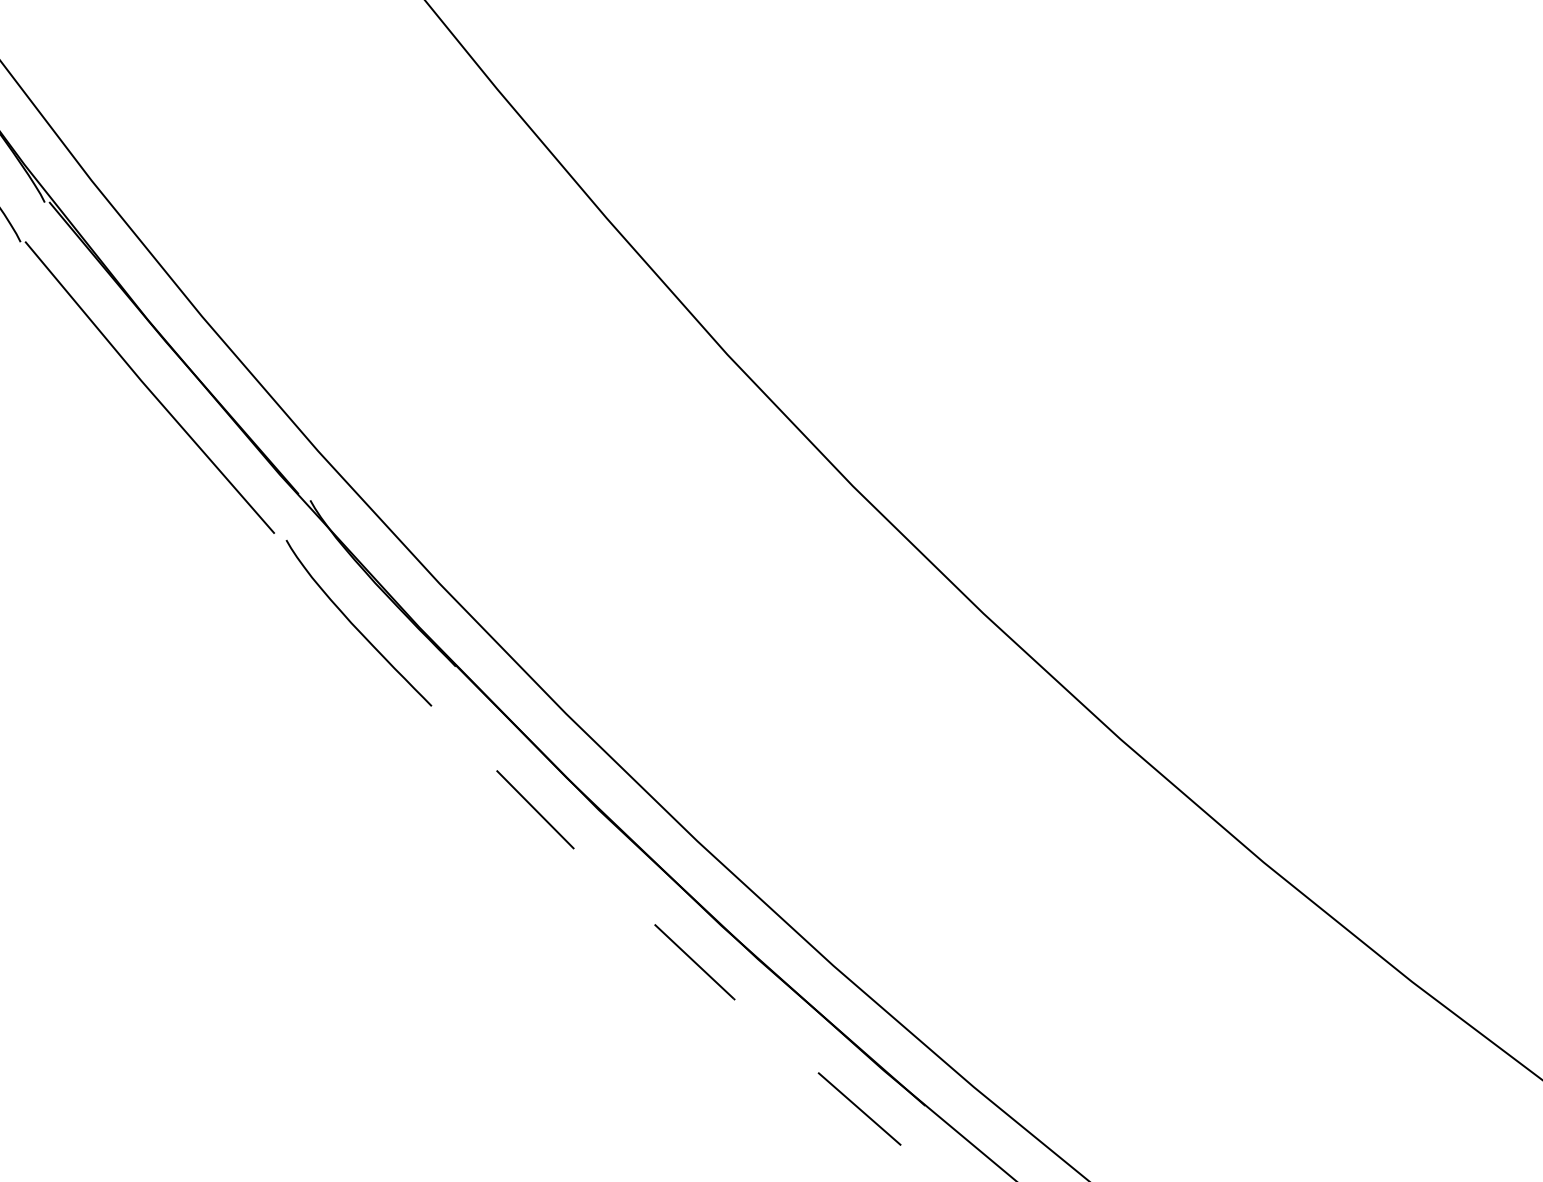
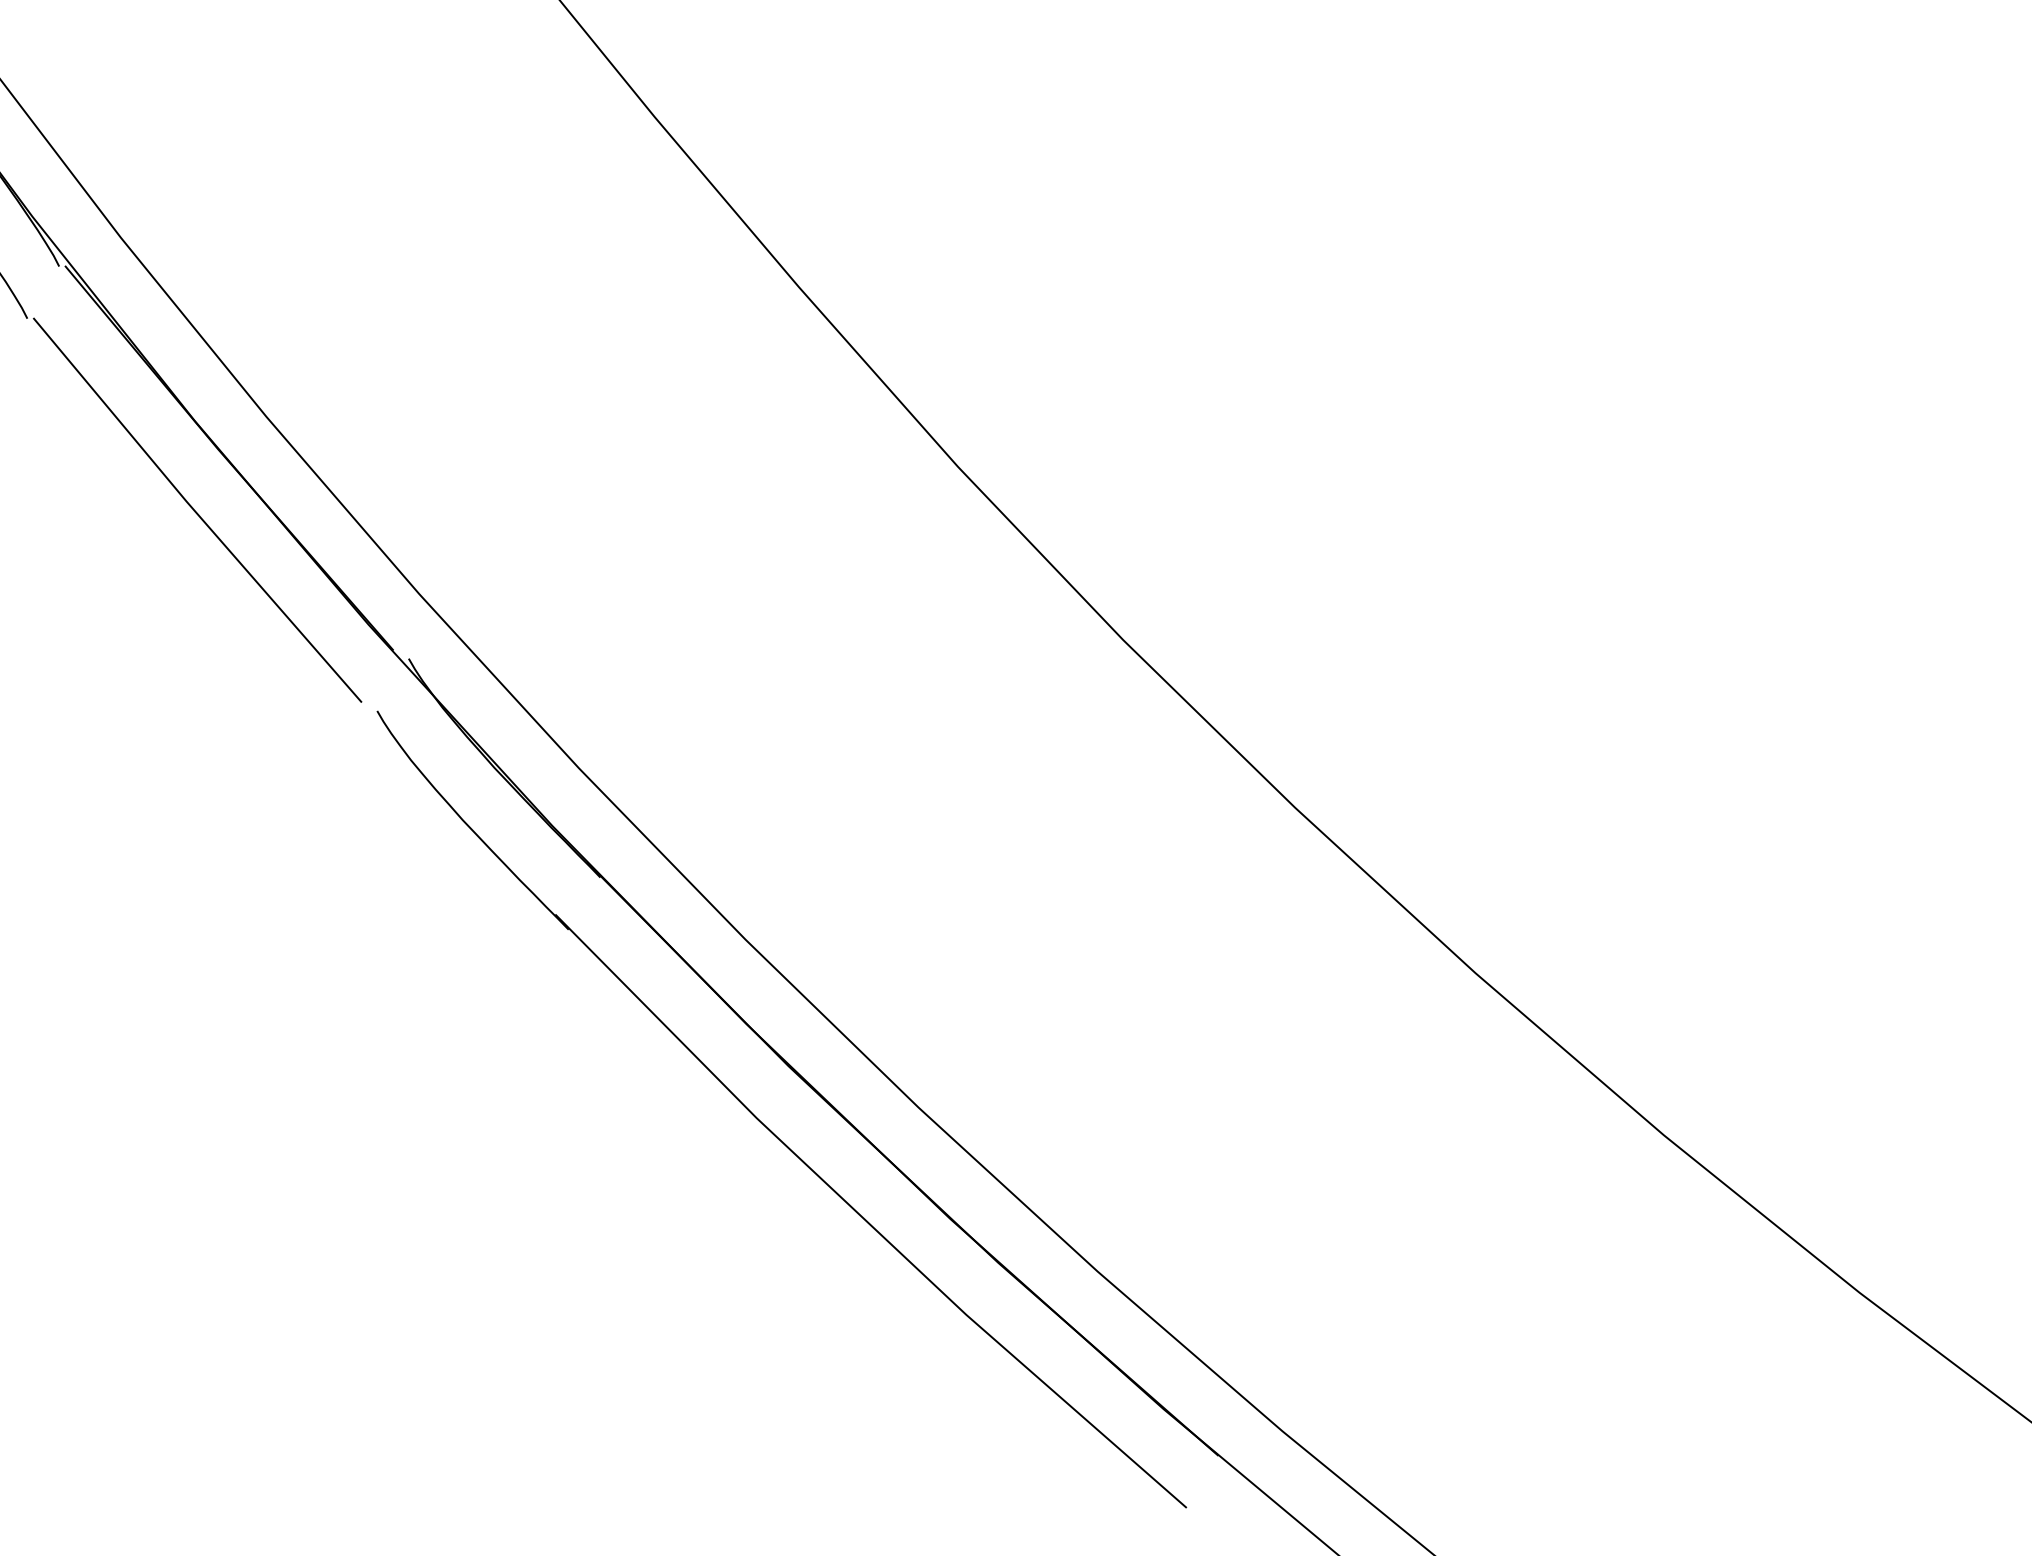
line: (655, 925) -> (863, 1218), dashed -> solid

